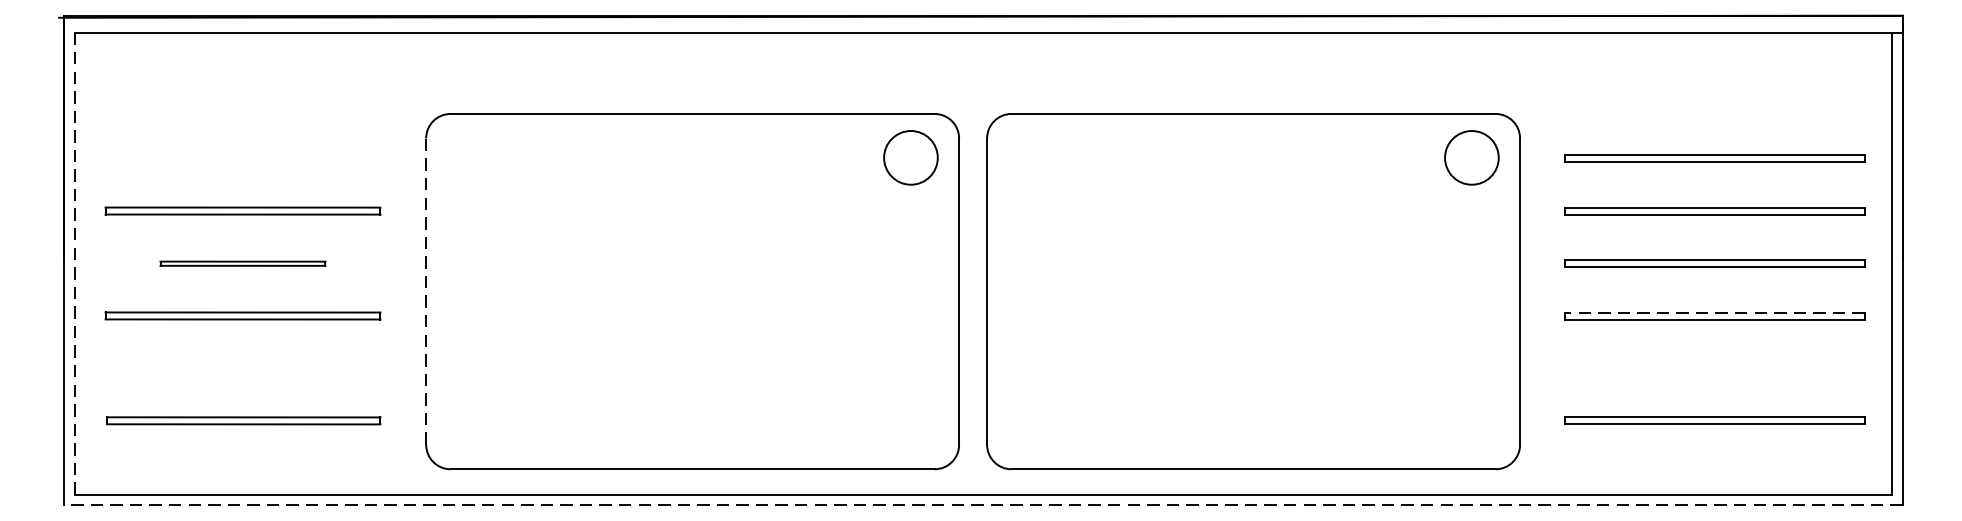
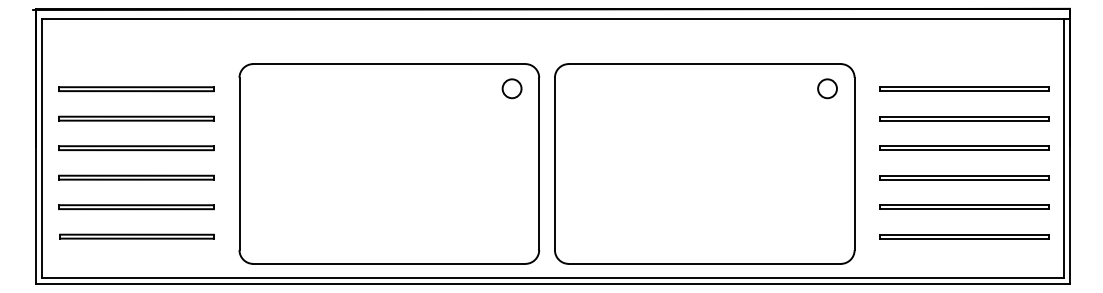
circle: (909, 157) -> (511, 88), size x0.62
circle: (1471, 157) -> (827, 88), size x0.62
part: (243, 159) -> (136, 89), added
line: (74, 264) -> (41, 148), dashed -> solid
part: (243, 264) -> (136, 148), size x1.67
line: (426, 290) -> (239, 163), dashed -> solid
line: (1713, 312) -> (963, 175), dashed -> solid
part: (1715, 367) -> (964, 206), added
part: (243, 368) -> (136, 207), added
line: (982, 505) -> (552, 284), dashed -> solid

